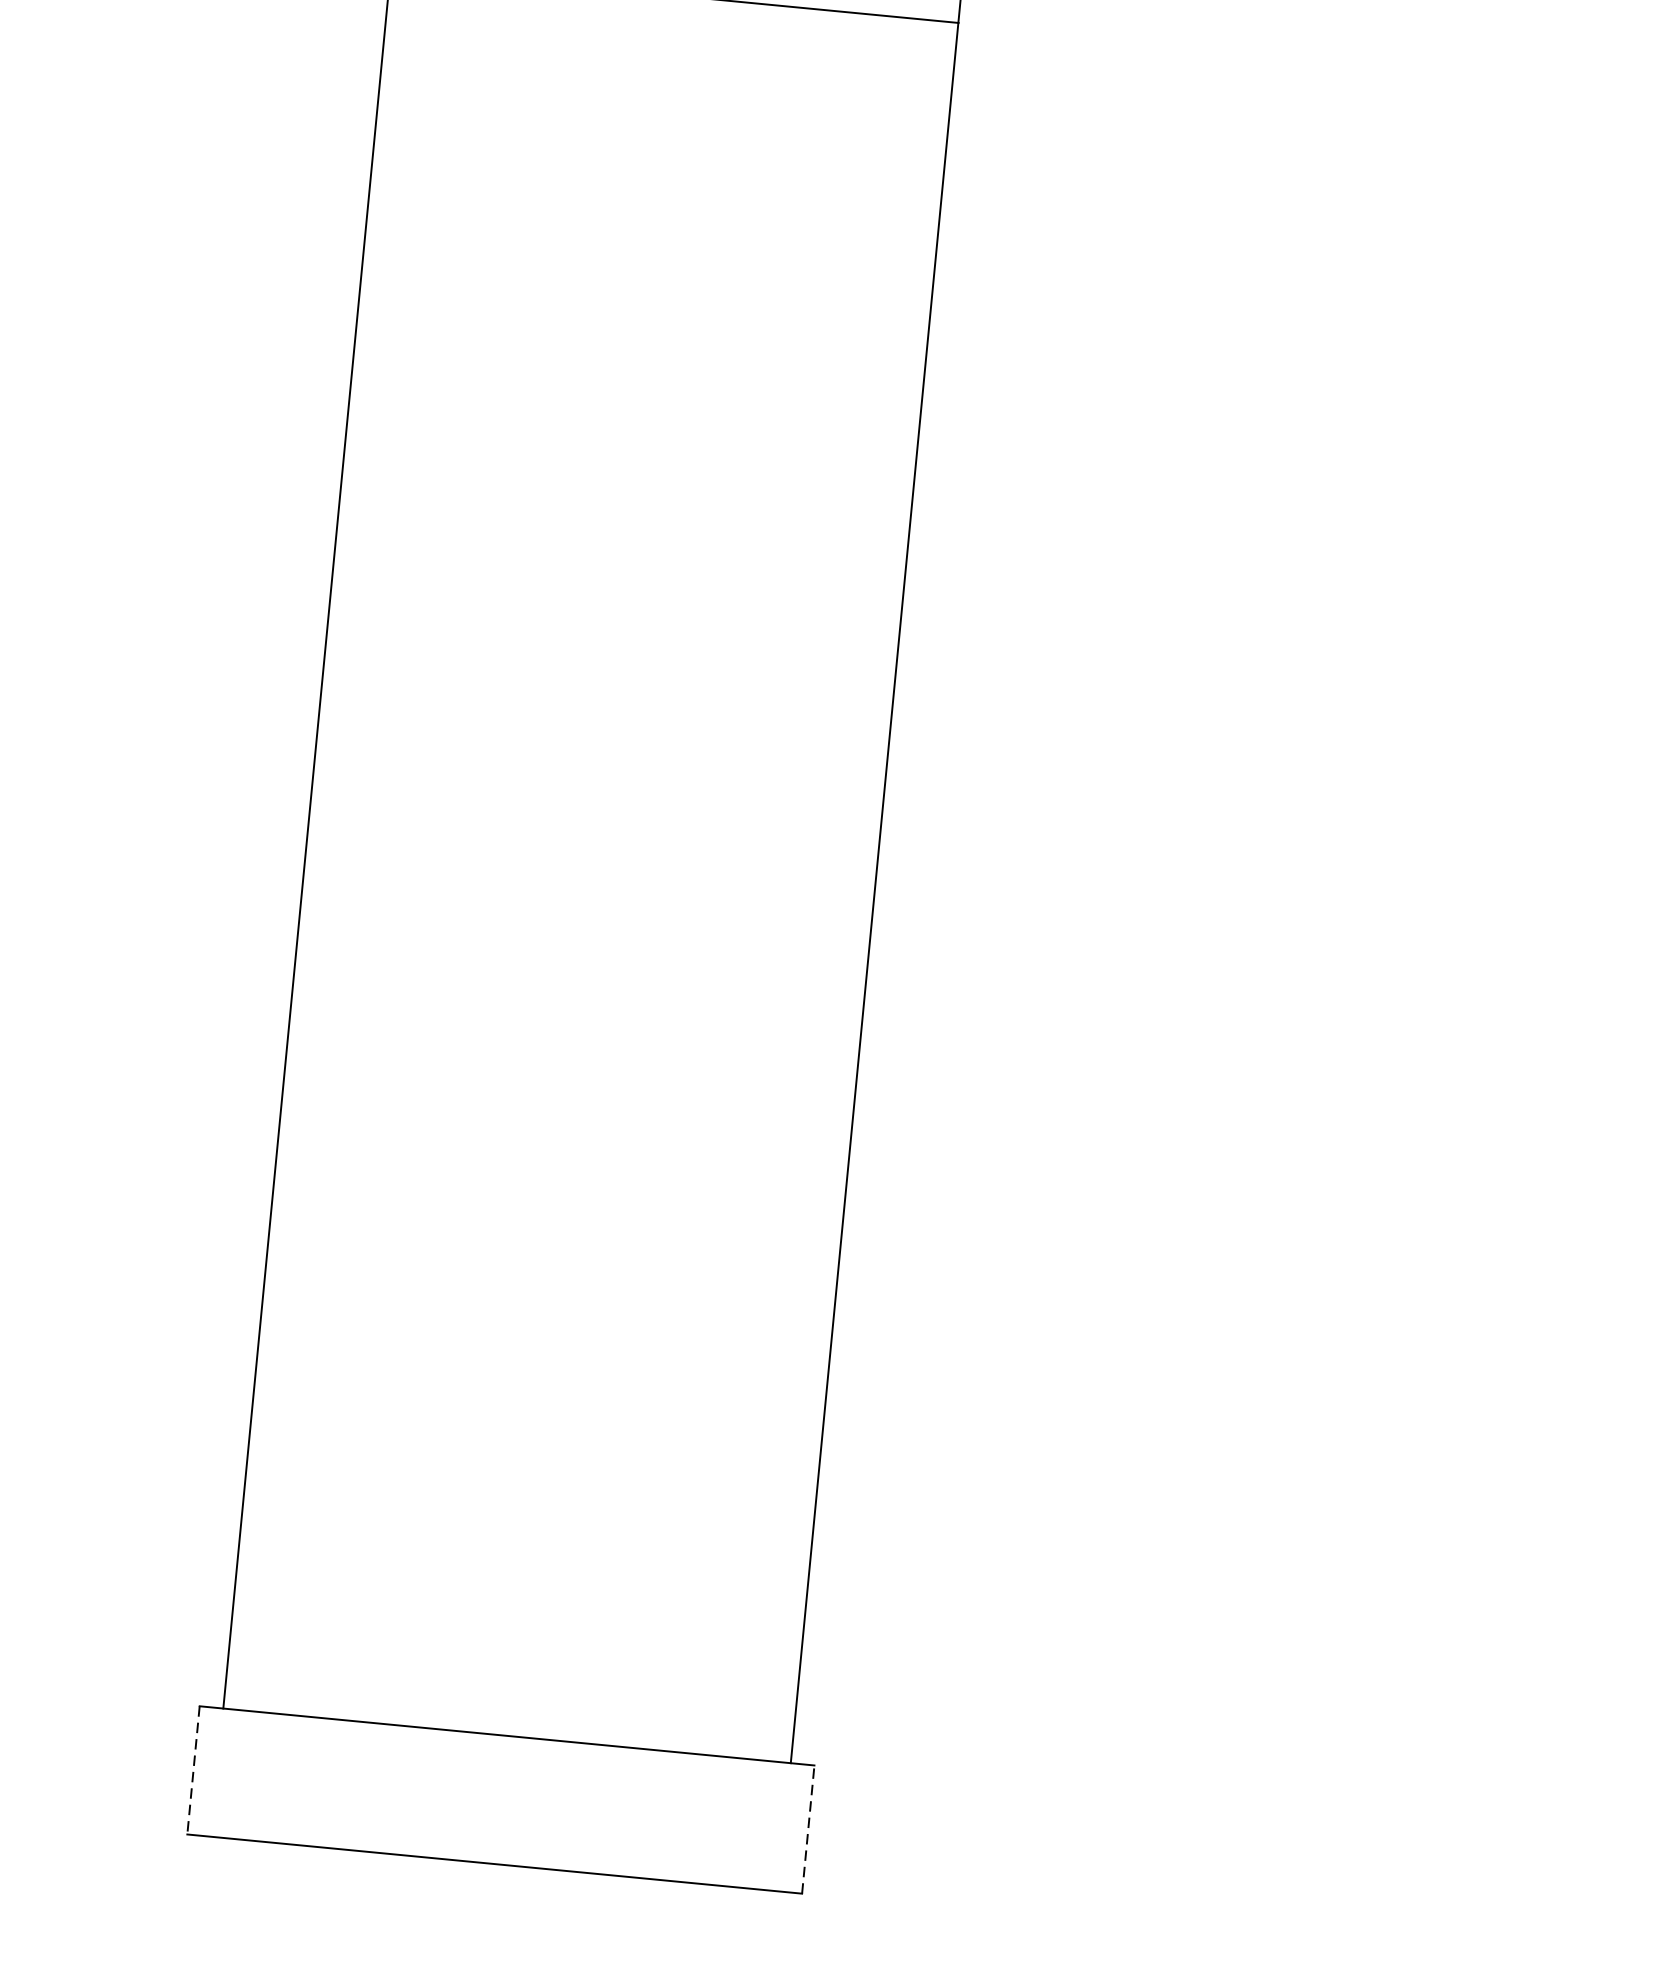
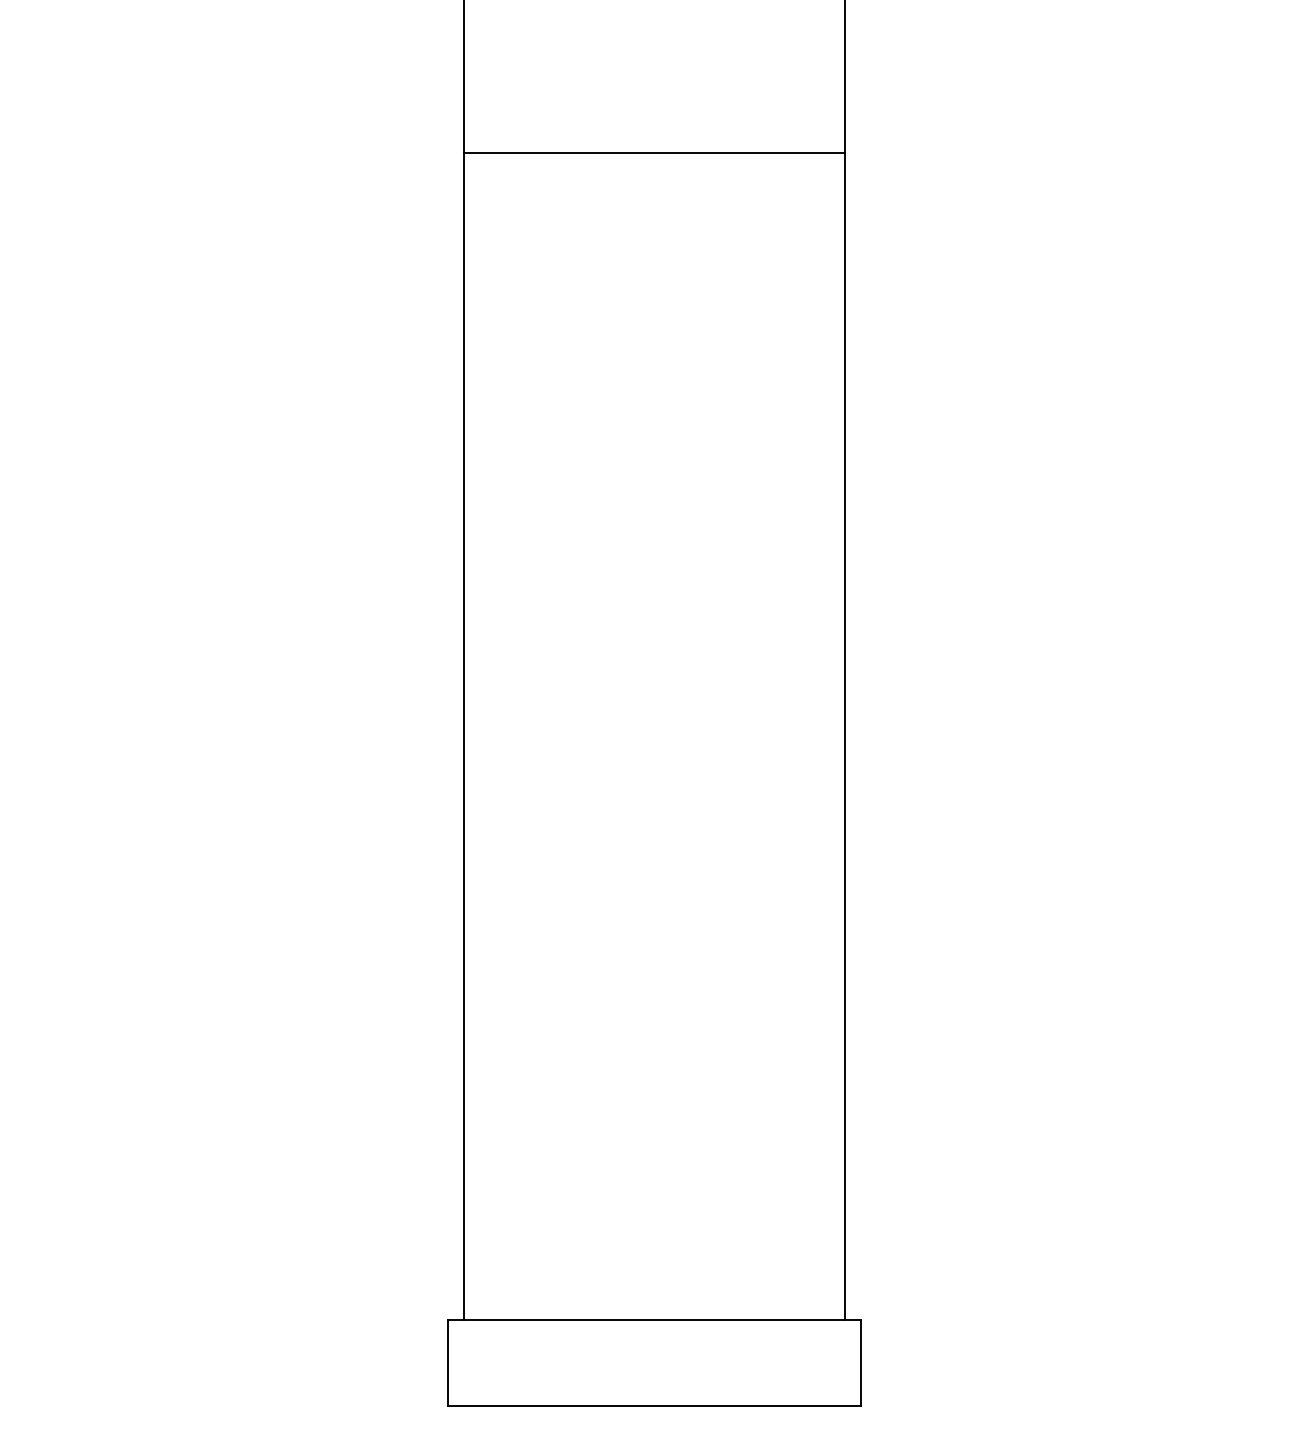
line: (193, 1770) -> (448, 1363), dashed -> solid
line: (808, 1830) -> (860, 1363), dashed -> solid

